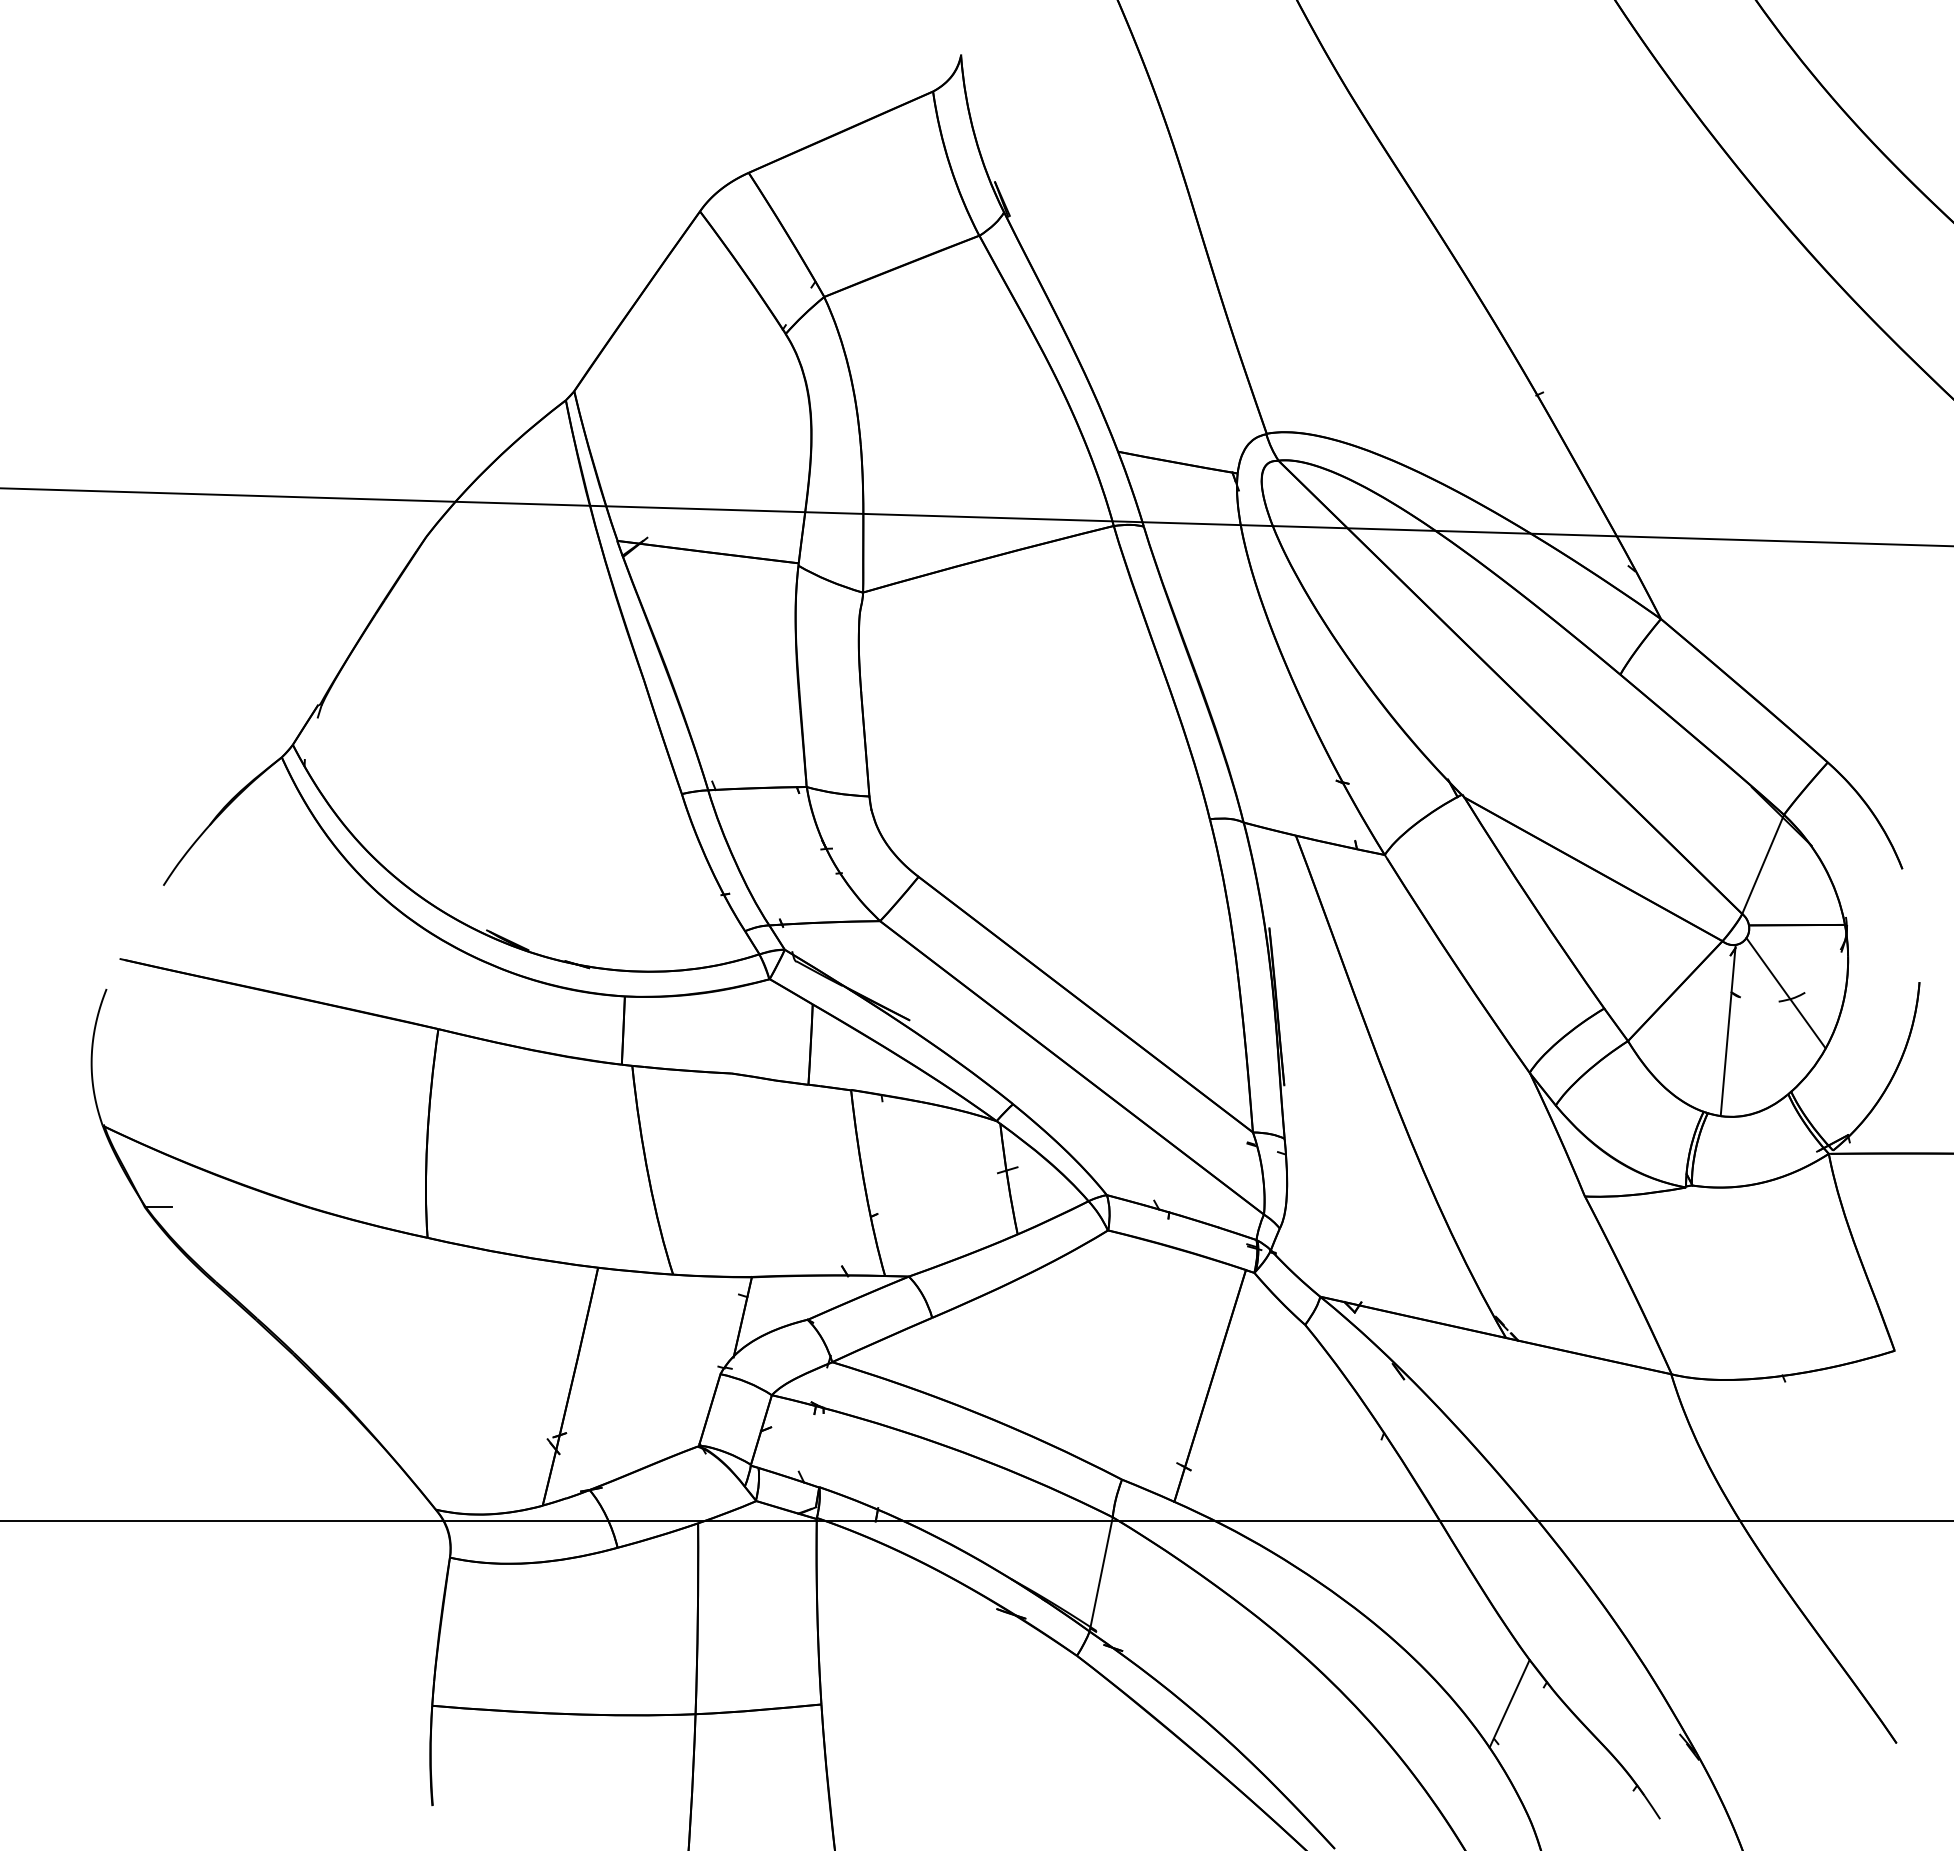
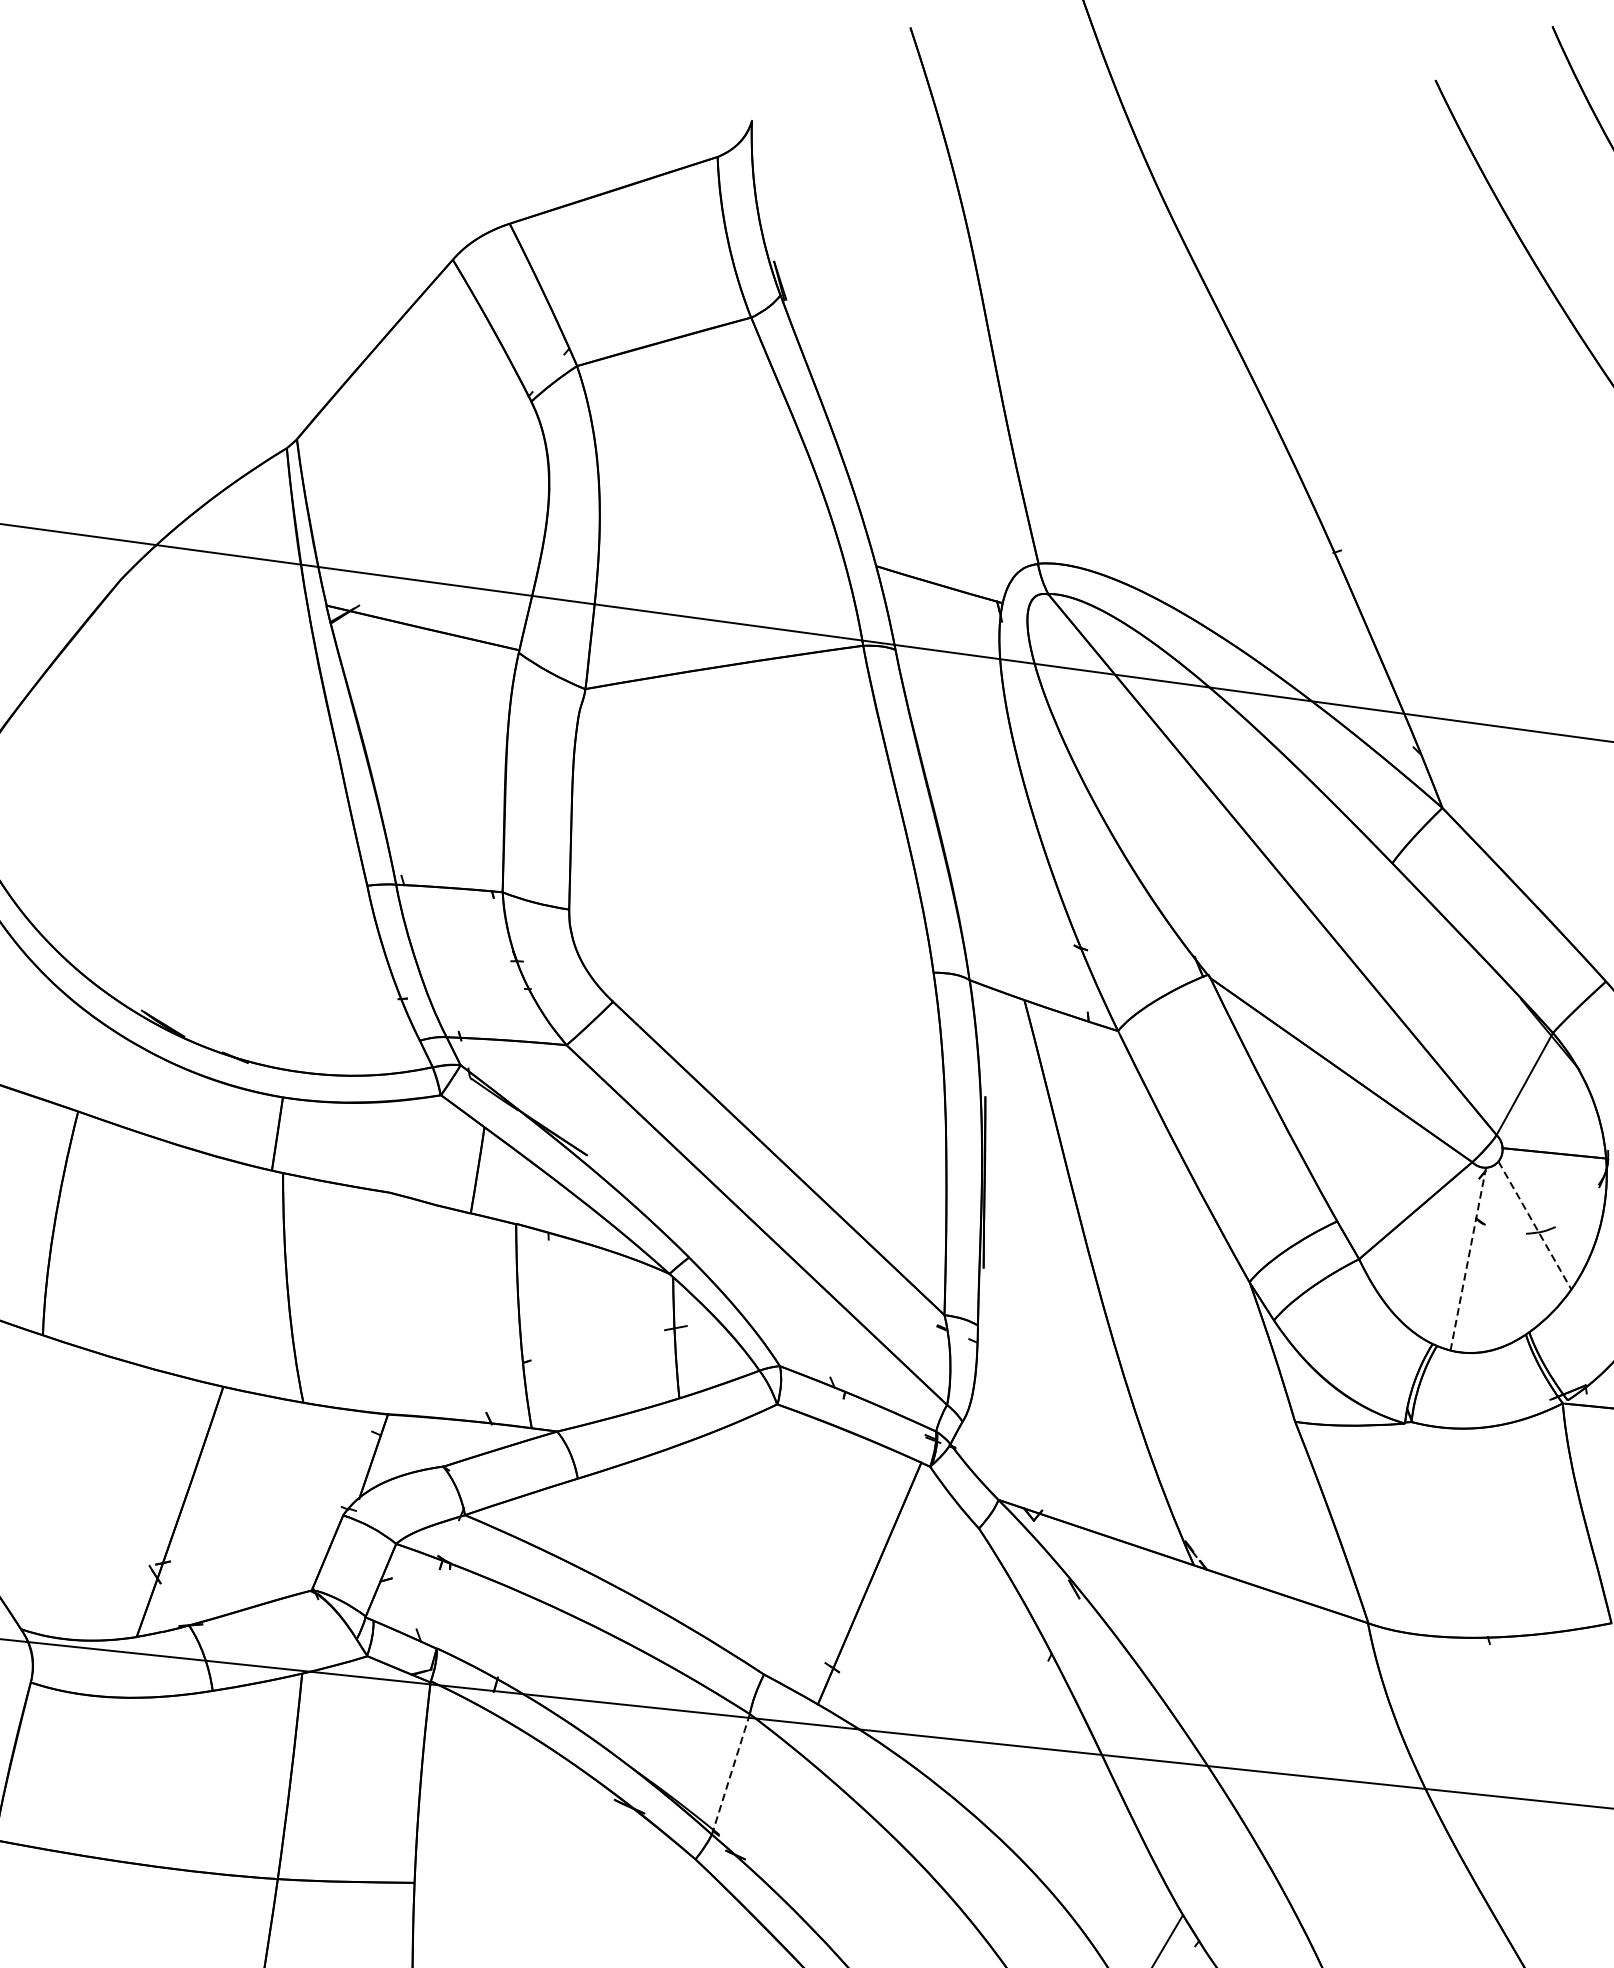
line: (1786, 993) -> (1535, 1225), solid -> dashed
line: (1728, 1030) -> (1468, 1259), solid -> dashed
line: (1101, 1574) -> (731, 1774), solid -> dashed

